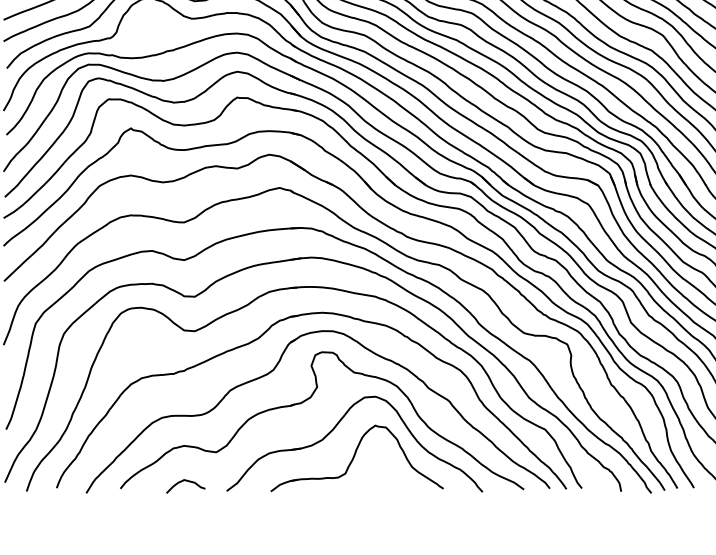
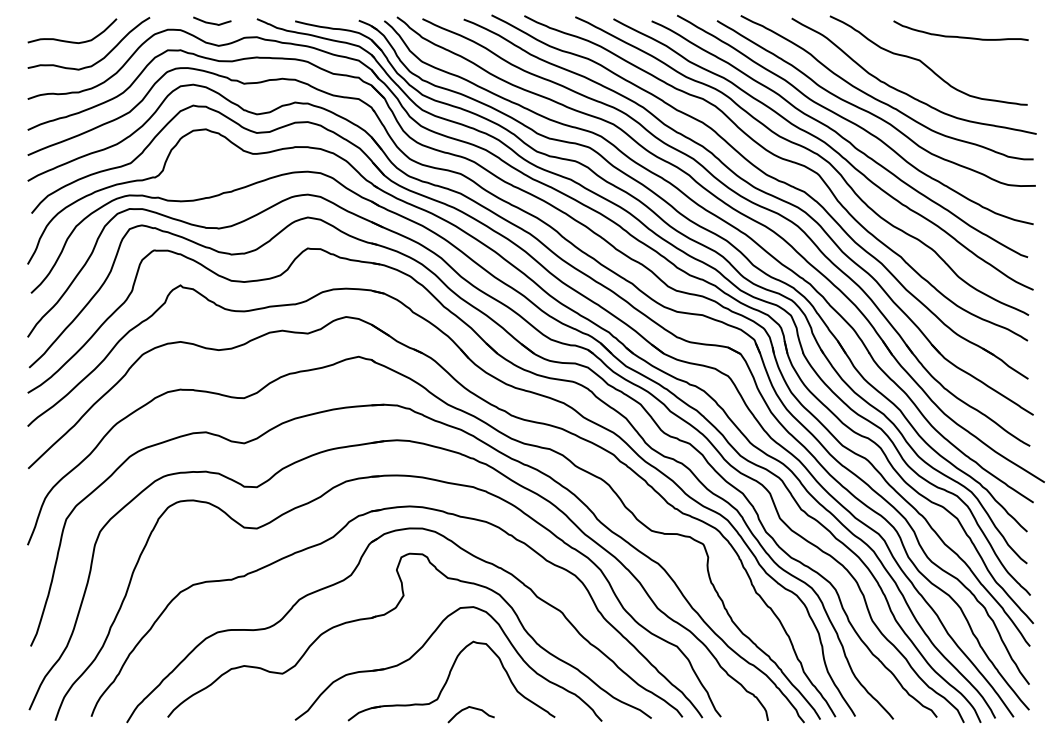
curve: (185, 481) -> (470, 708), moved

